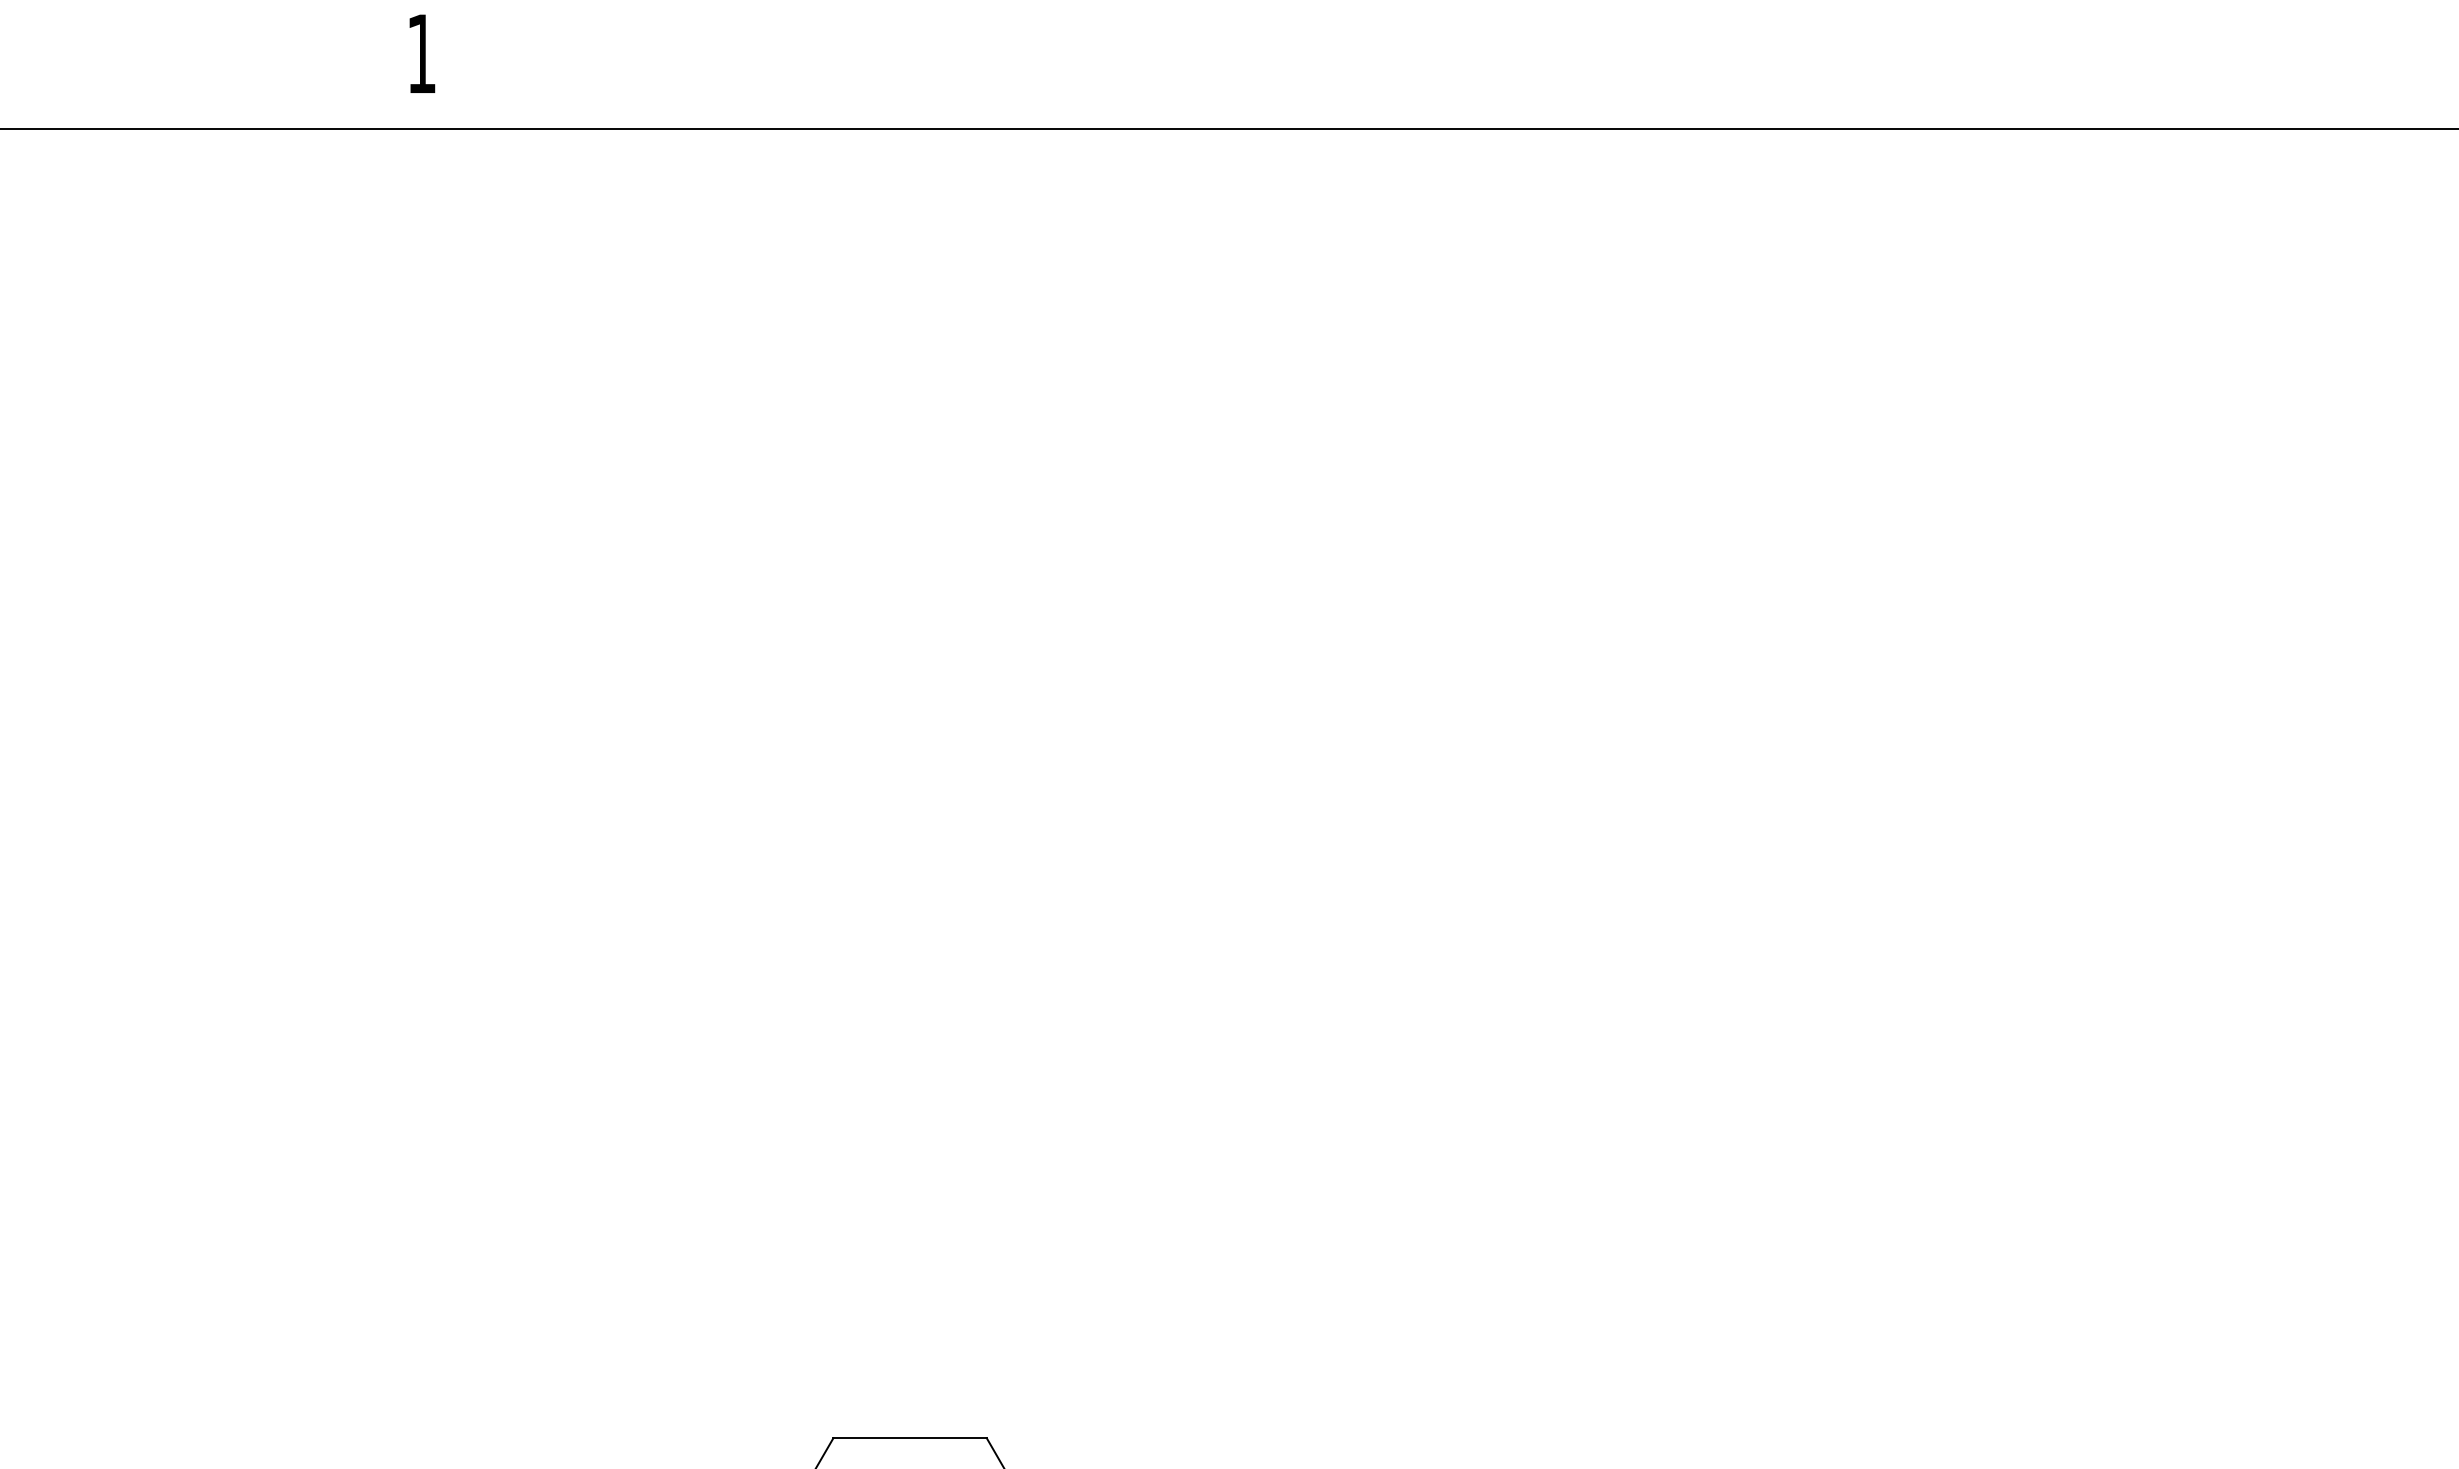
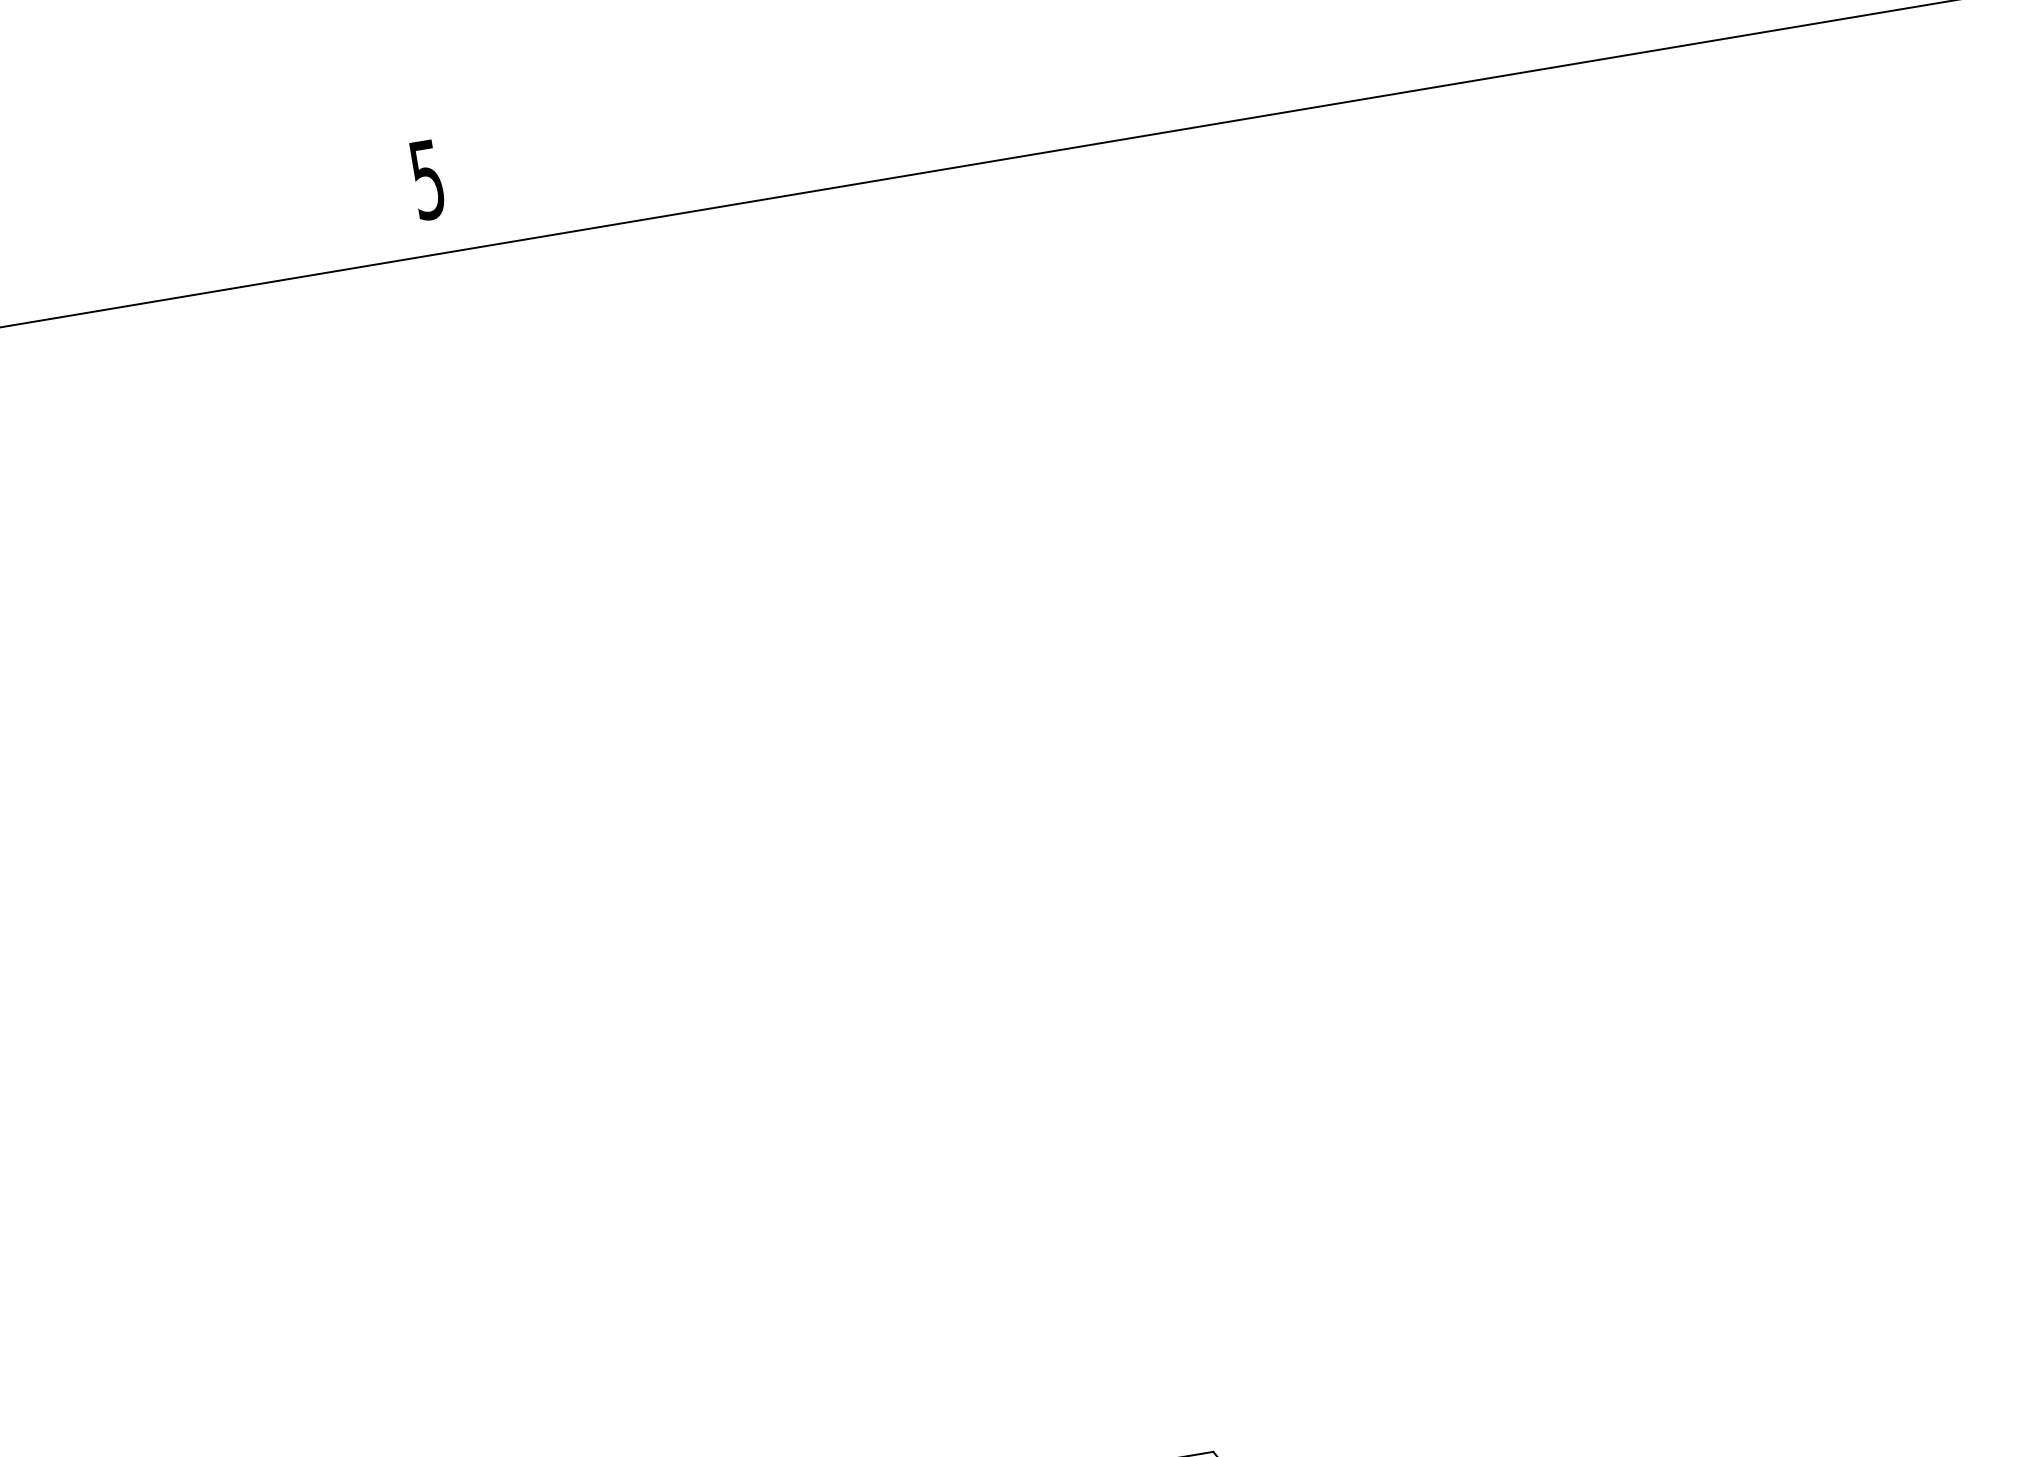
text: (421, 54) -> (427, 180), 1 -> 5

